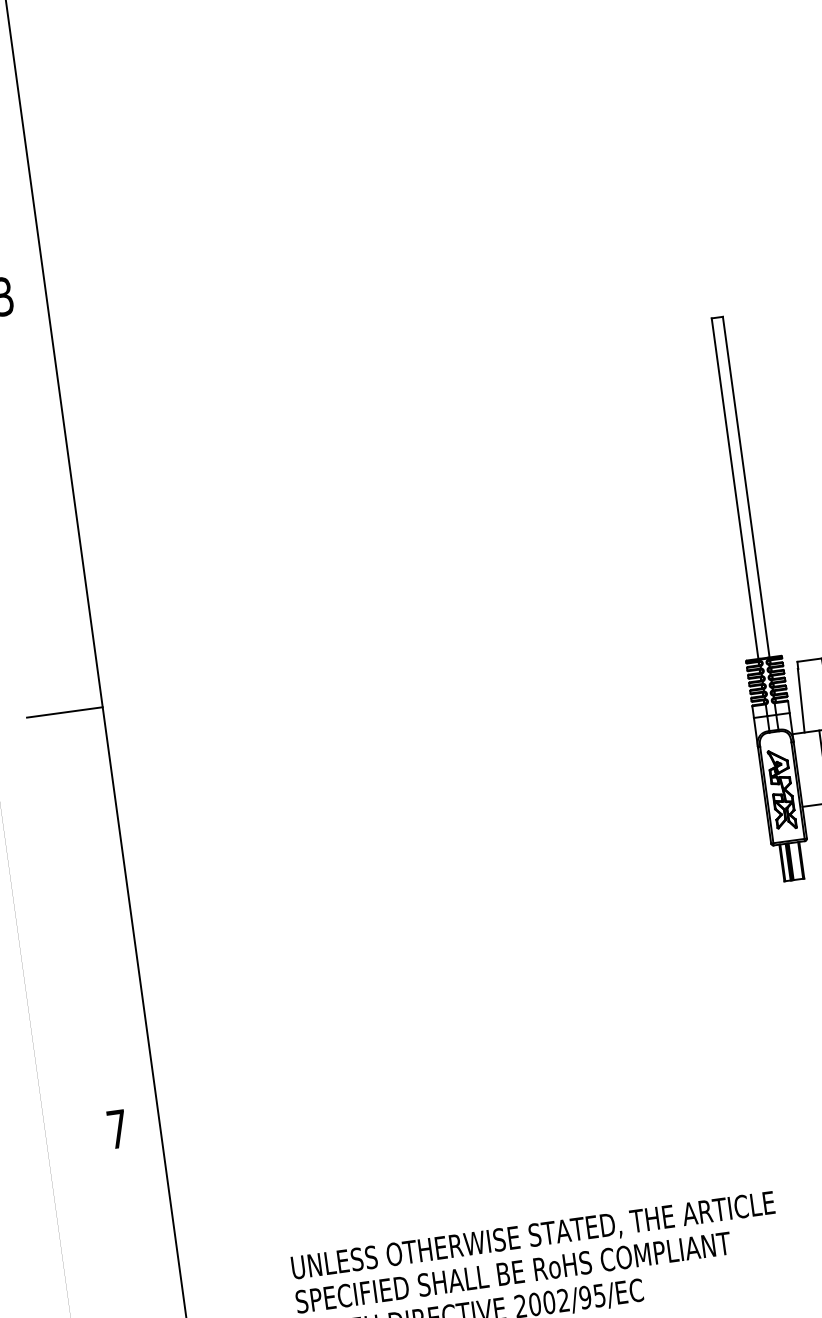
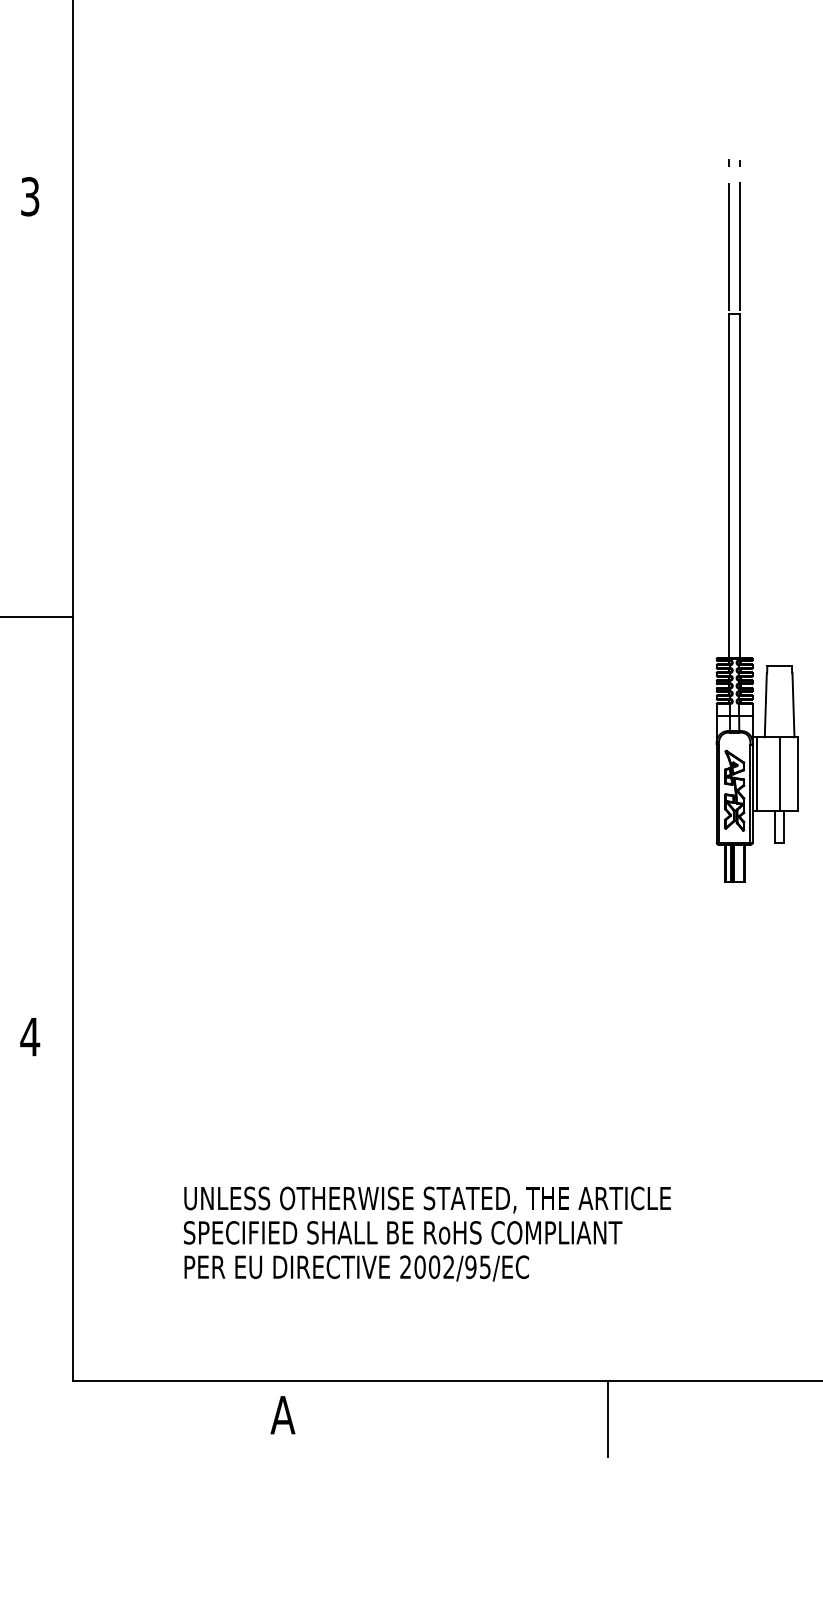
line: (712, 237) -> (740, 234), added
line: (701, 240) -> (729, 235), added
line: (801, 769) -> (756, 773), added
text: (117, 1129) -> (30, 1037), 7 -> 4

